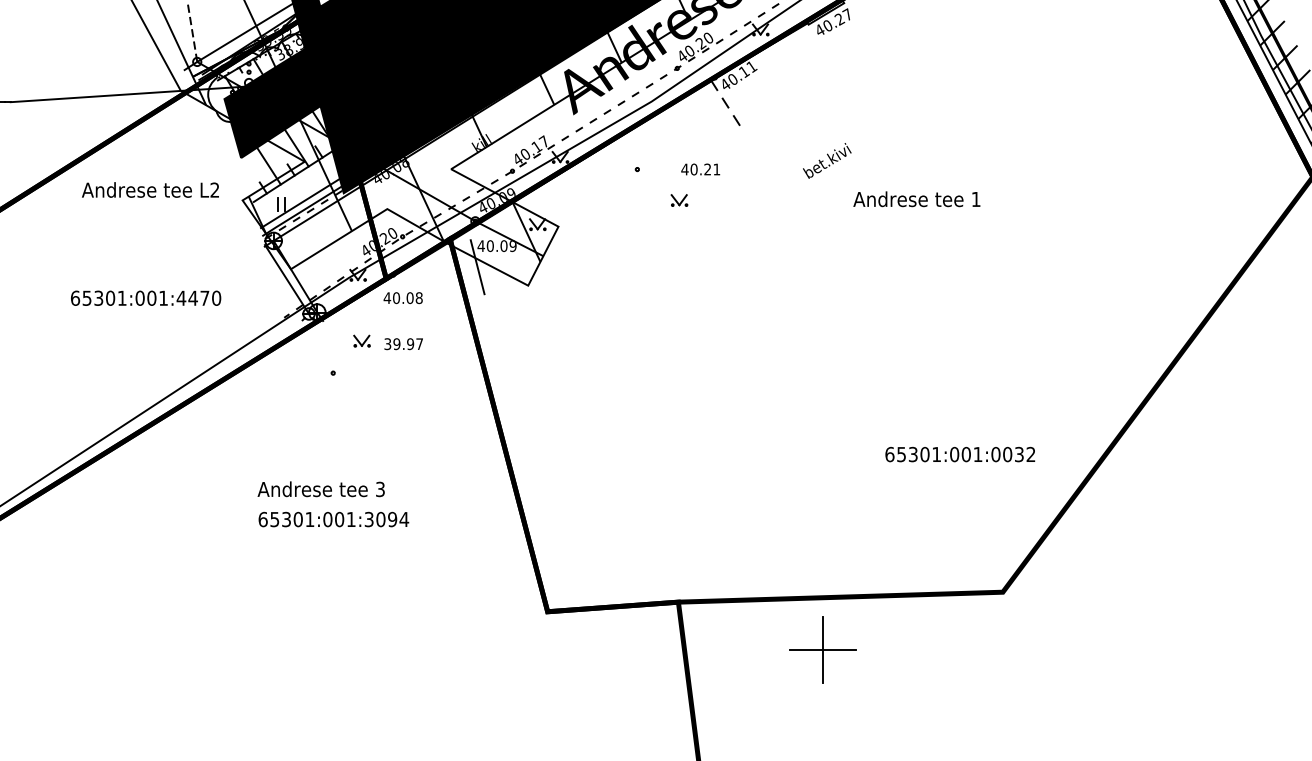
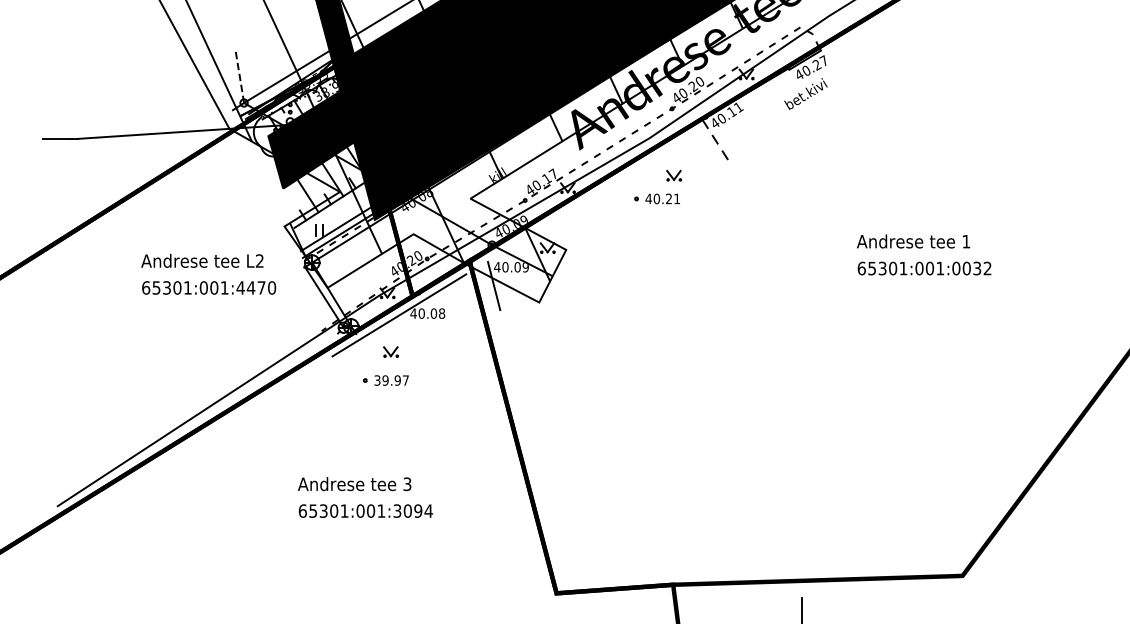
text: (827, 160) -> (806, 93), moved
text: (700, 169) -> (662, 198), moved
text: (150, 189) -> (202, 260), moved
text: (916, 199) -> (913, 241), moved
part: (679, 200) -> (674, 175), moved
text: (146, 297) -> (209, 287), moved
line: (371, 300) -> (399, 315), added
text: (403, 344) -> (391, 380), moved
text: (960, 454) -> (924, 268), moved

